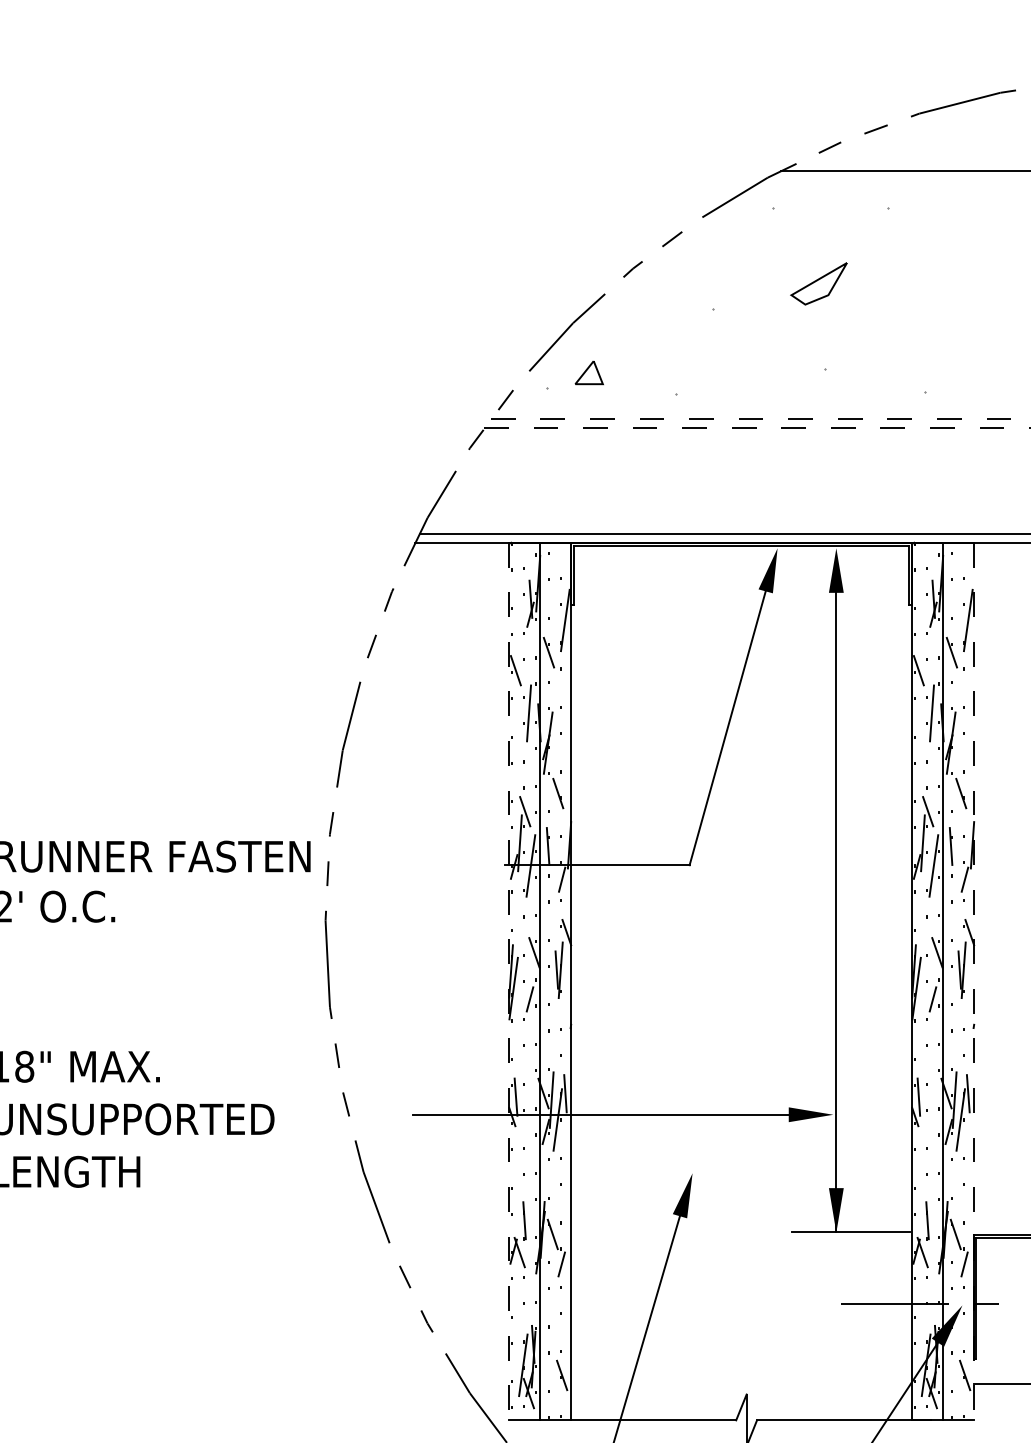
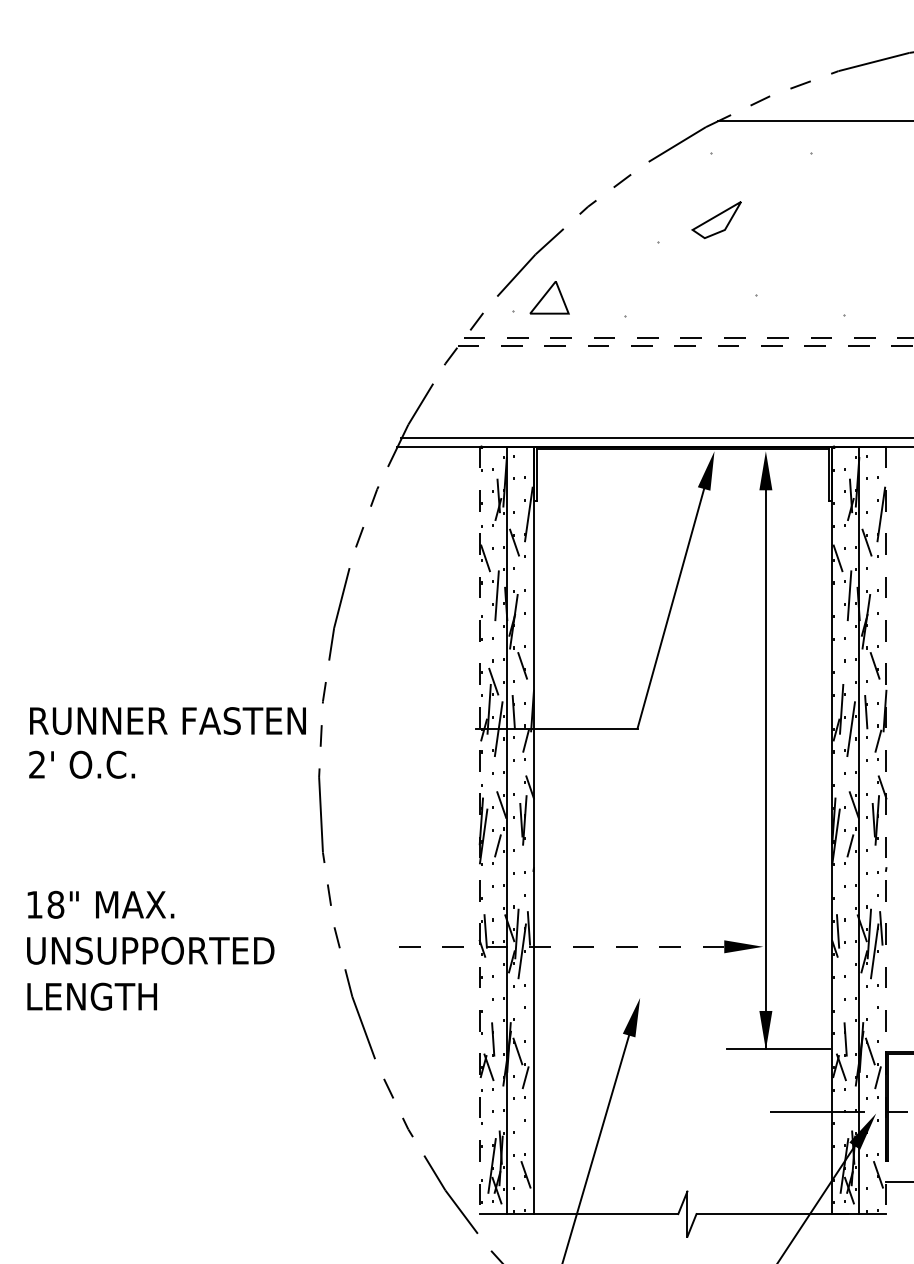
part: (818, 284) -> (716, 220), moved
part: (588, 372) -> (549, 297), size x1.6
line: (927, 811) -> (845, 681), removed
line: (600, 1114) -> (559, 946), solid -> dashed

